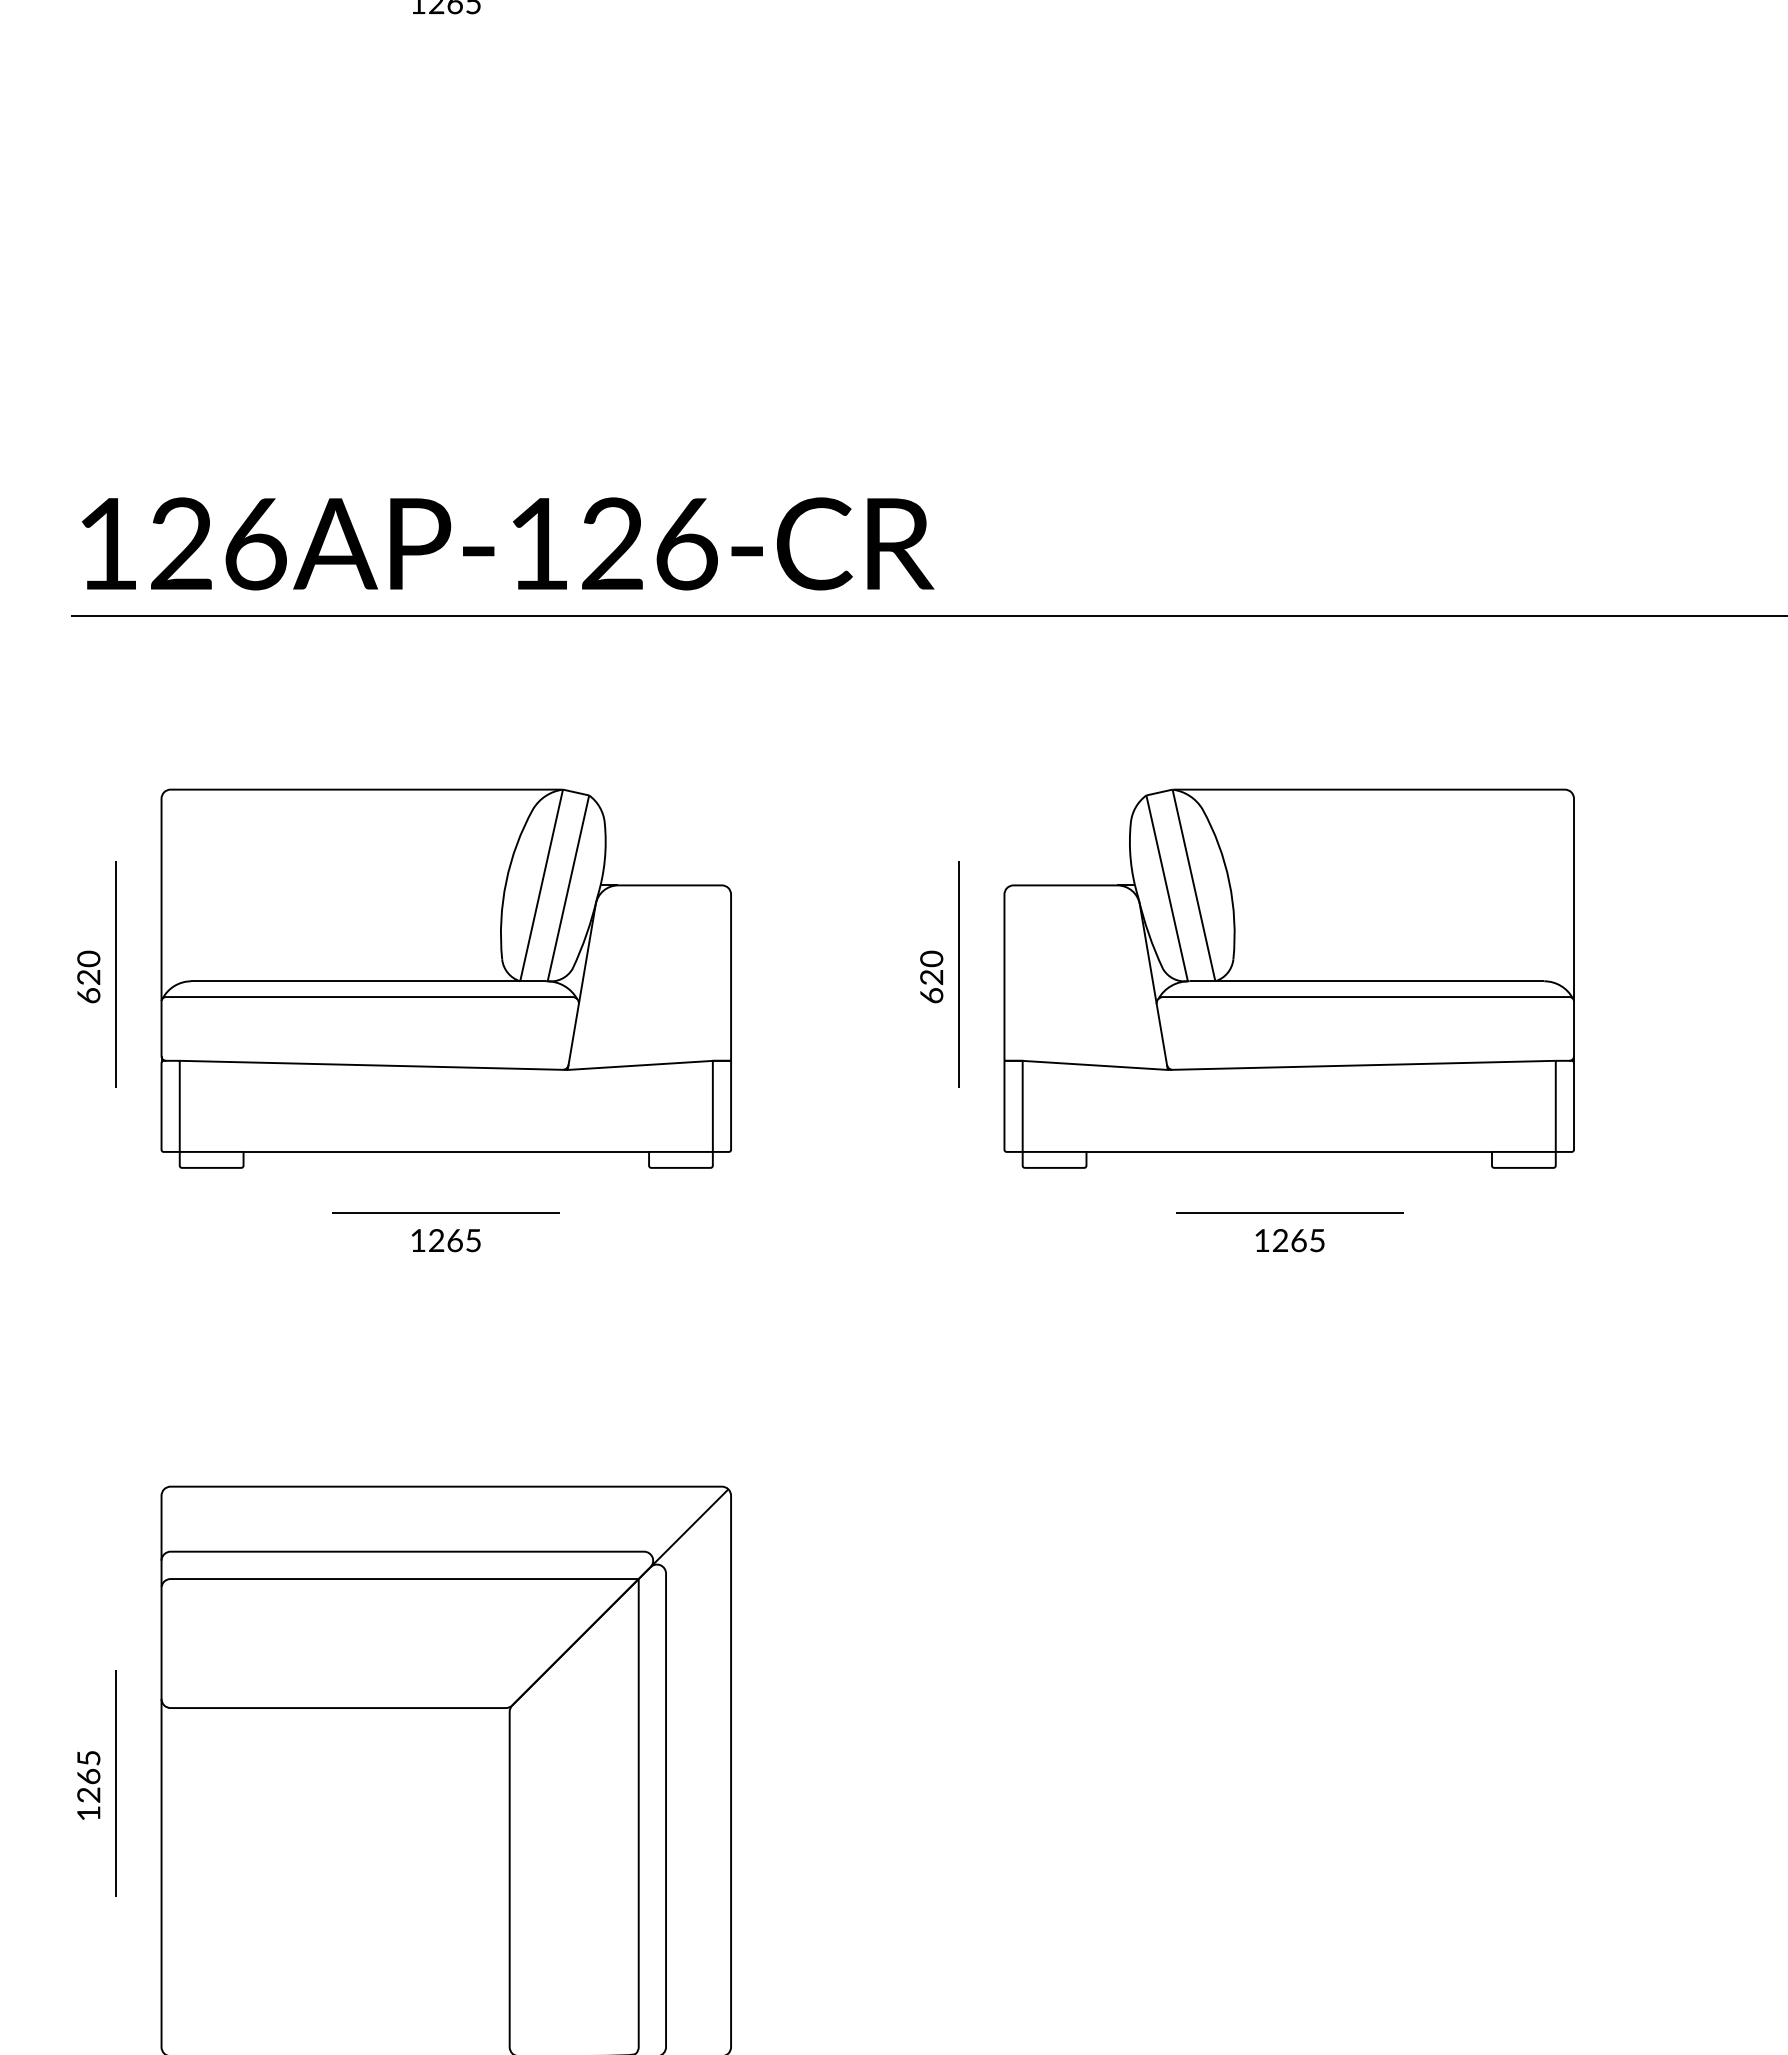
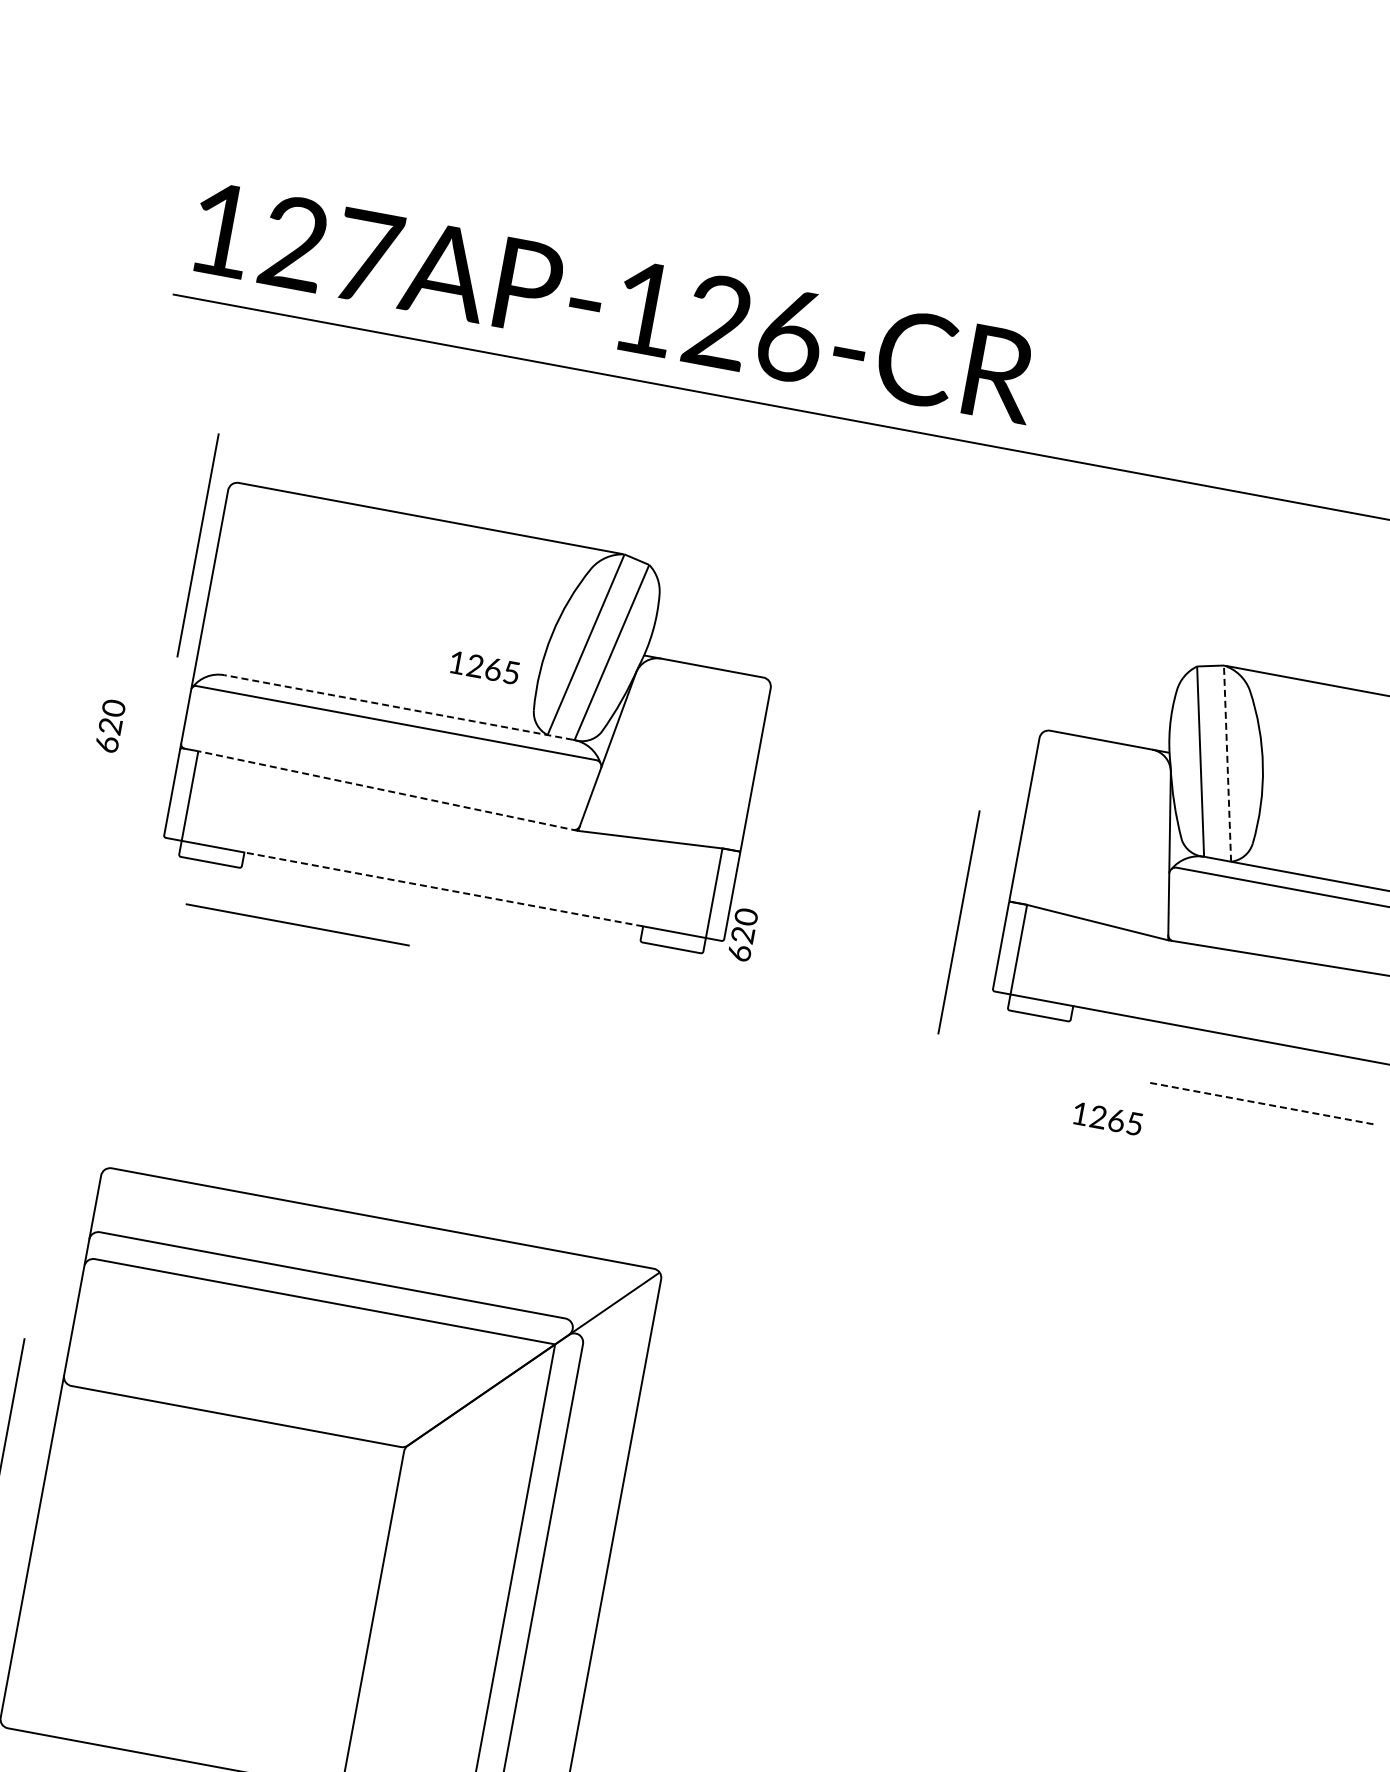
text: (256, 544) -> (367, 257), 126AP-126-CR -> 127AP-126-CR
line: (1193, 884) -> (1227, 762), solid -> dashed
line: (115, 974) -> (197, 545), moved
line: (958, 974) -> (958, 922), moved
text: (88, 976) -> (110, 725), moved
text: (931, 976) -> (742, 934), moved
line: (368, 981) -> (398, 707), solid -> dashed
line: (373, 1065) -> (387, 791), solid -> dashed
line: (446, 1151) -> (444, 889), solid -> dashed
line: (445, 1212) -> (297, 923), moved
line: (1290, 1213) -> (1262, 1103), solid -> dashed
text: (446, 1240) -> (485, 667), moved
text: (1289, 1240) -> (1107, 1118), moved

